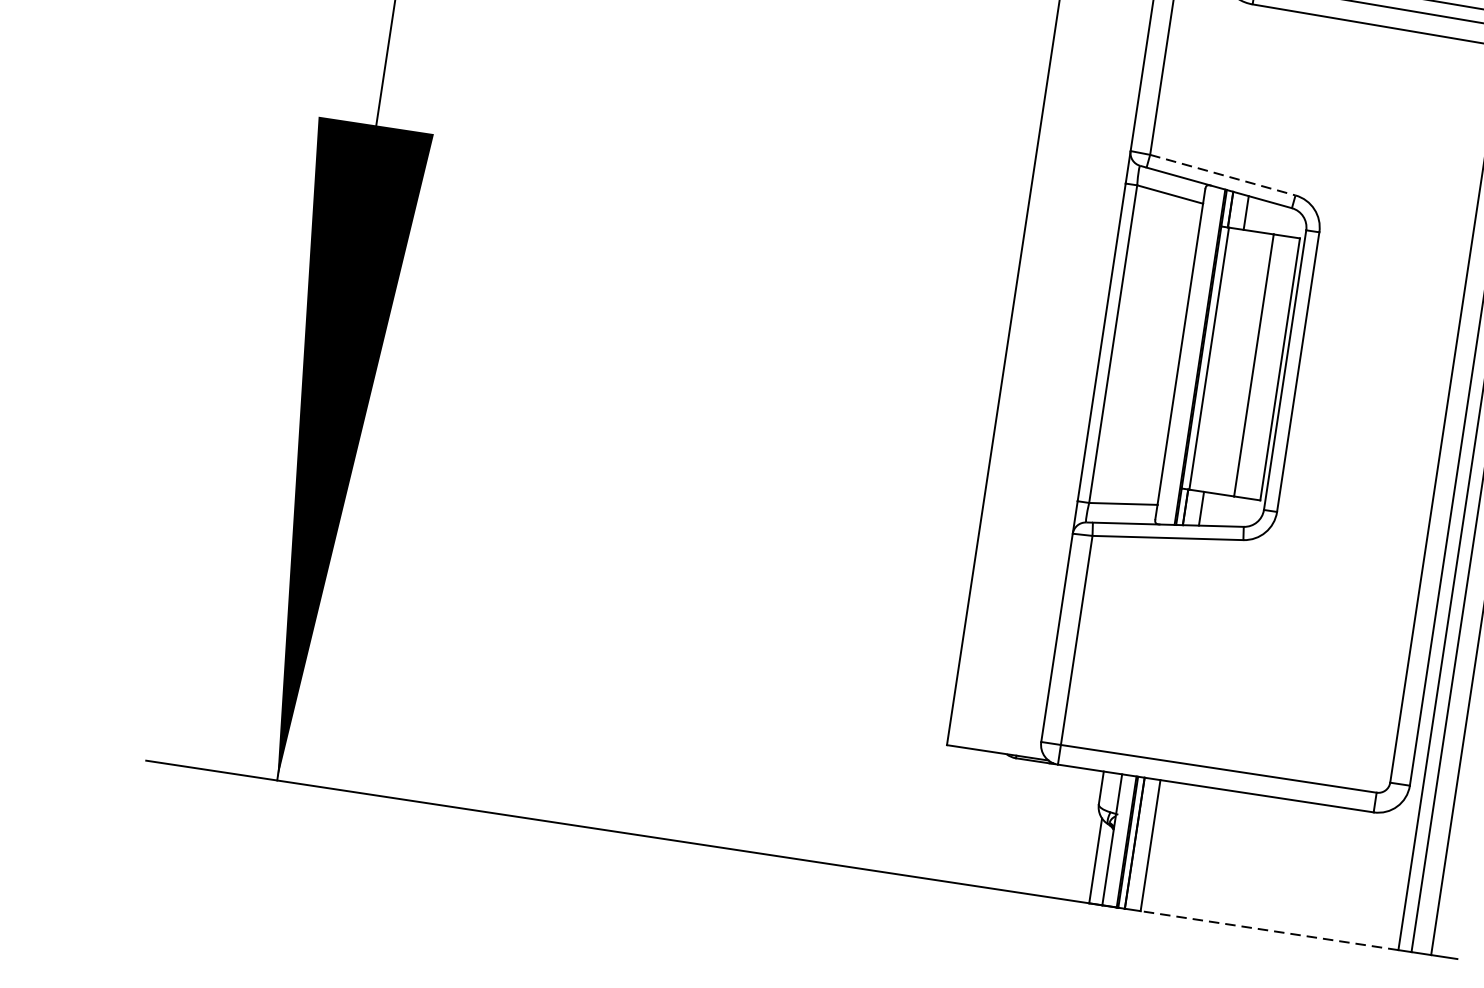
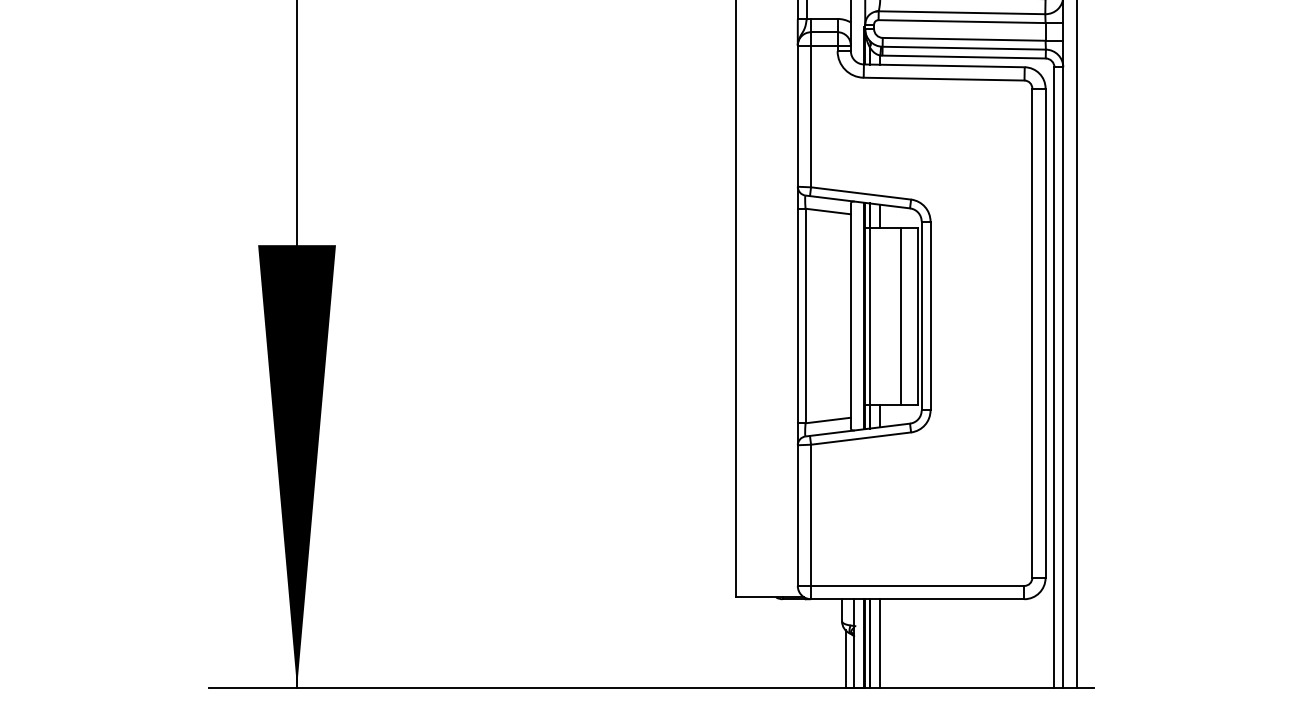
line: (1223, 175) -> (861, 193), dashed -> solid
line: (1268, 930) -> (966, 687), dashed -> solid

